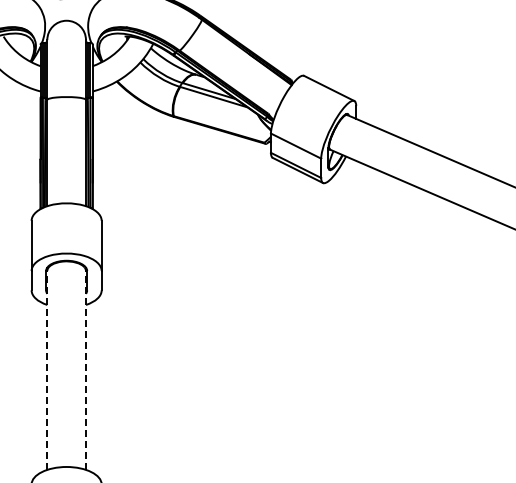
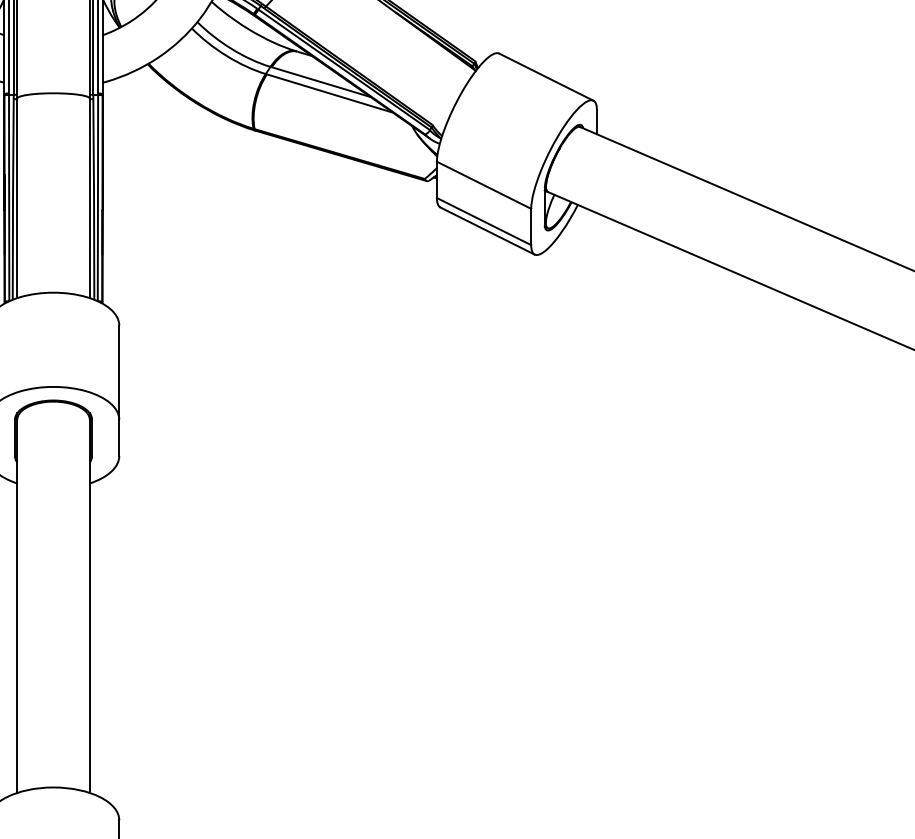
line: (47, 369) -> (17, 604), dashed -> solid
line: (85, 369) -> (88, 604), dashed -> solid

